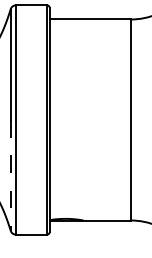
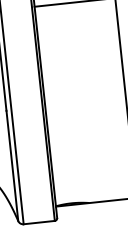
line: (10, 175) -> (12, 166), dashed -> solid

